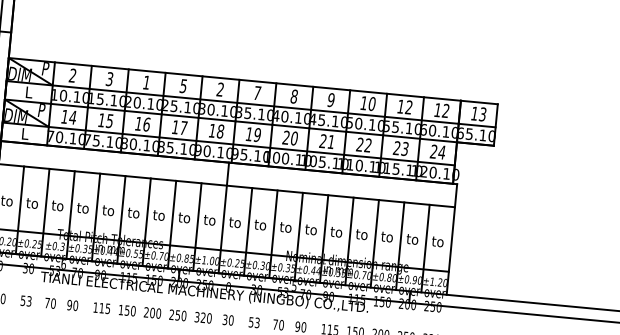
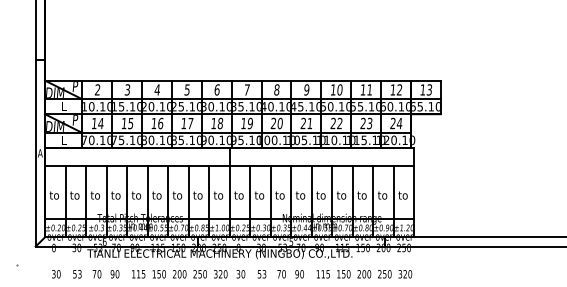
text: (145, 82) -> (156, 89), 1 -> 4
text: (219, 89) -> (216, 89), 2 -> 6
text: (408, 106) -> (369, 89), 12 -> 11

